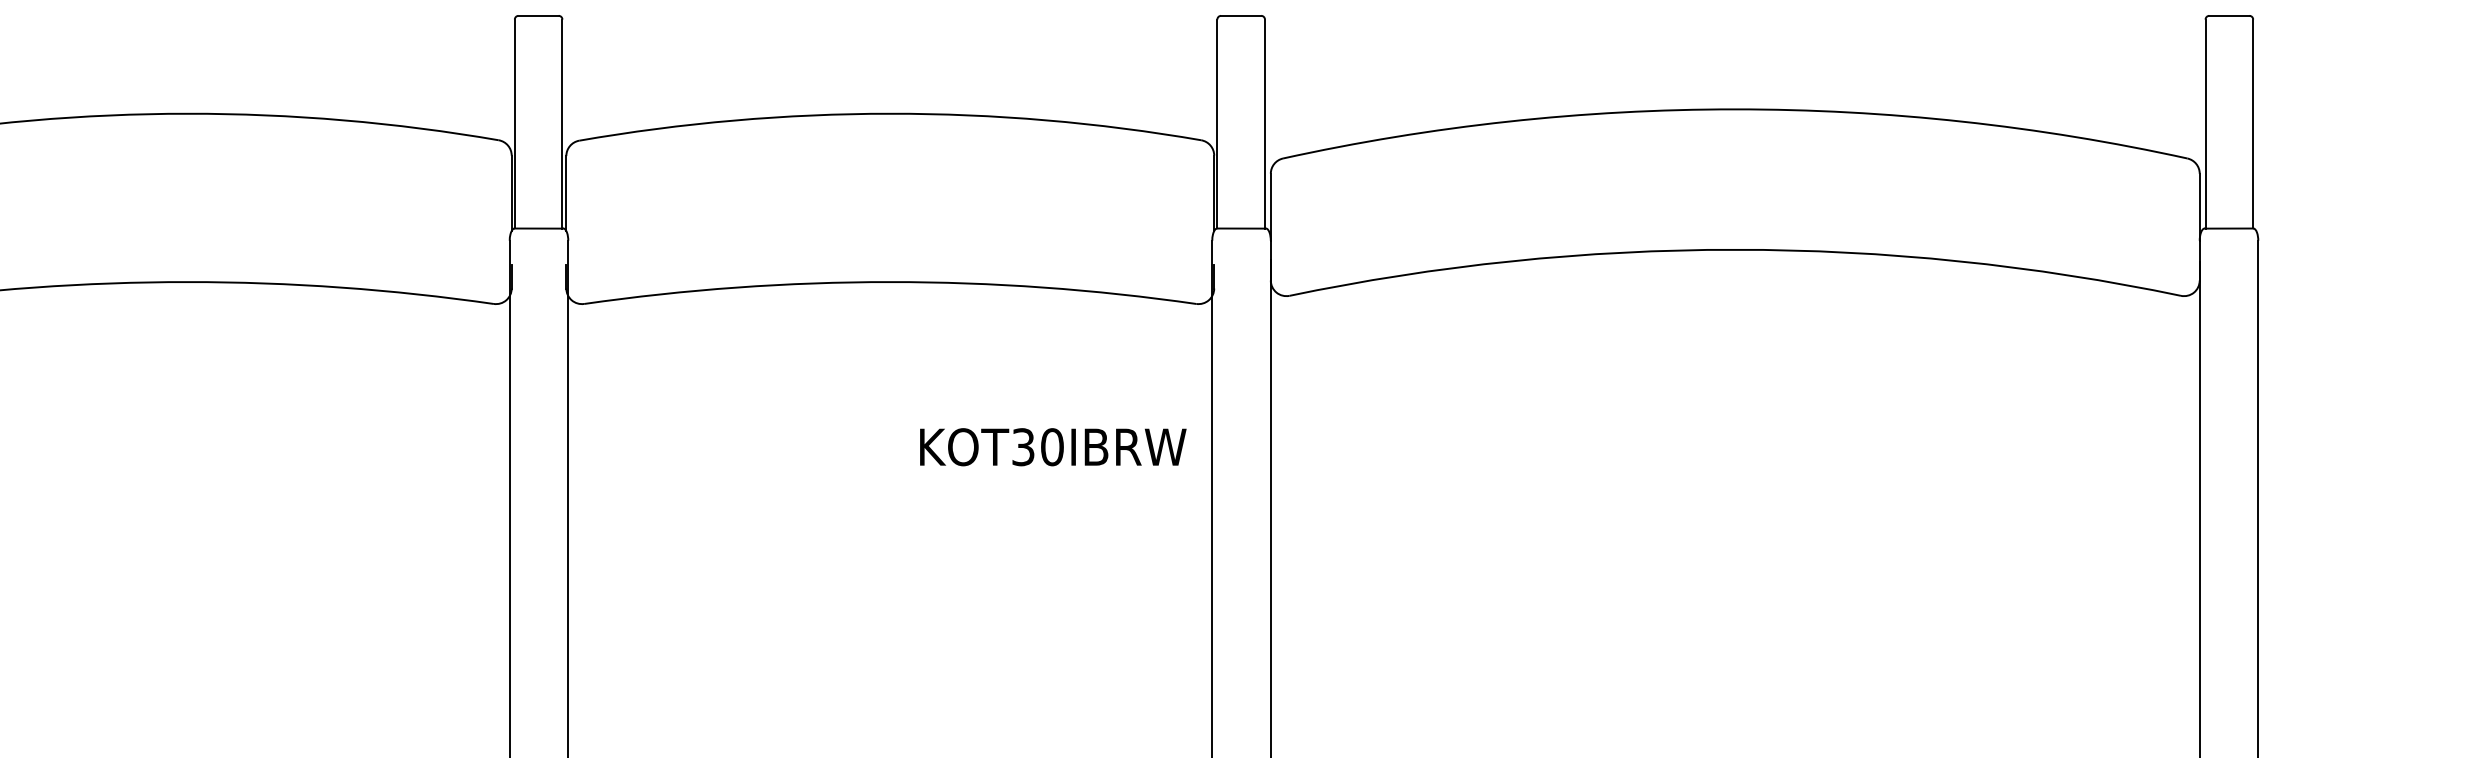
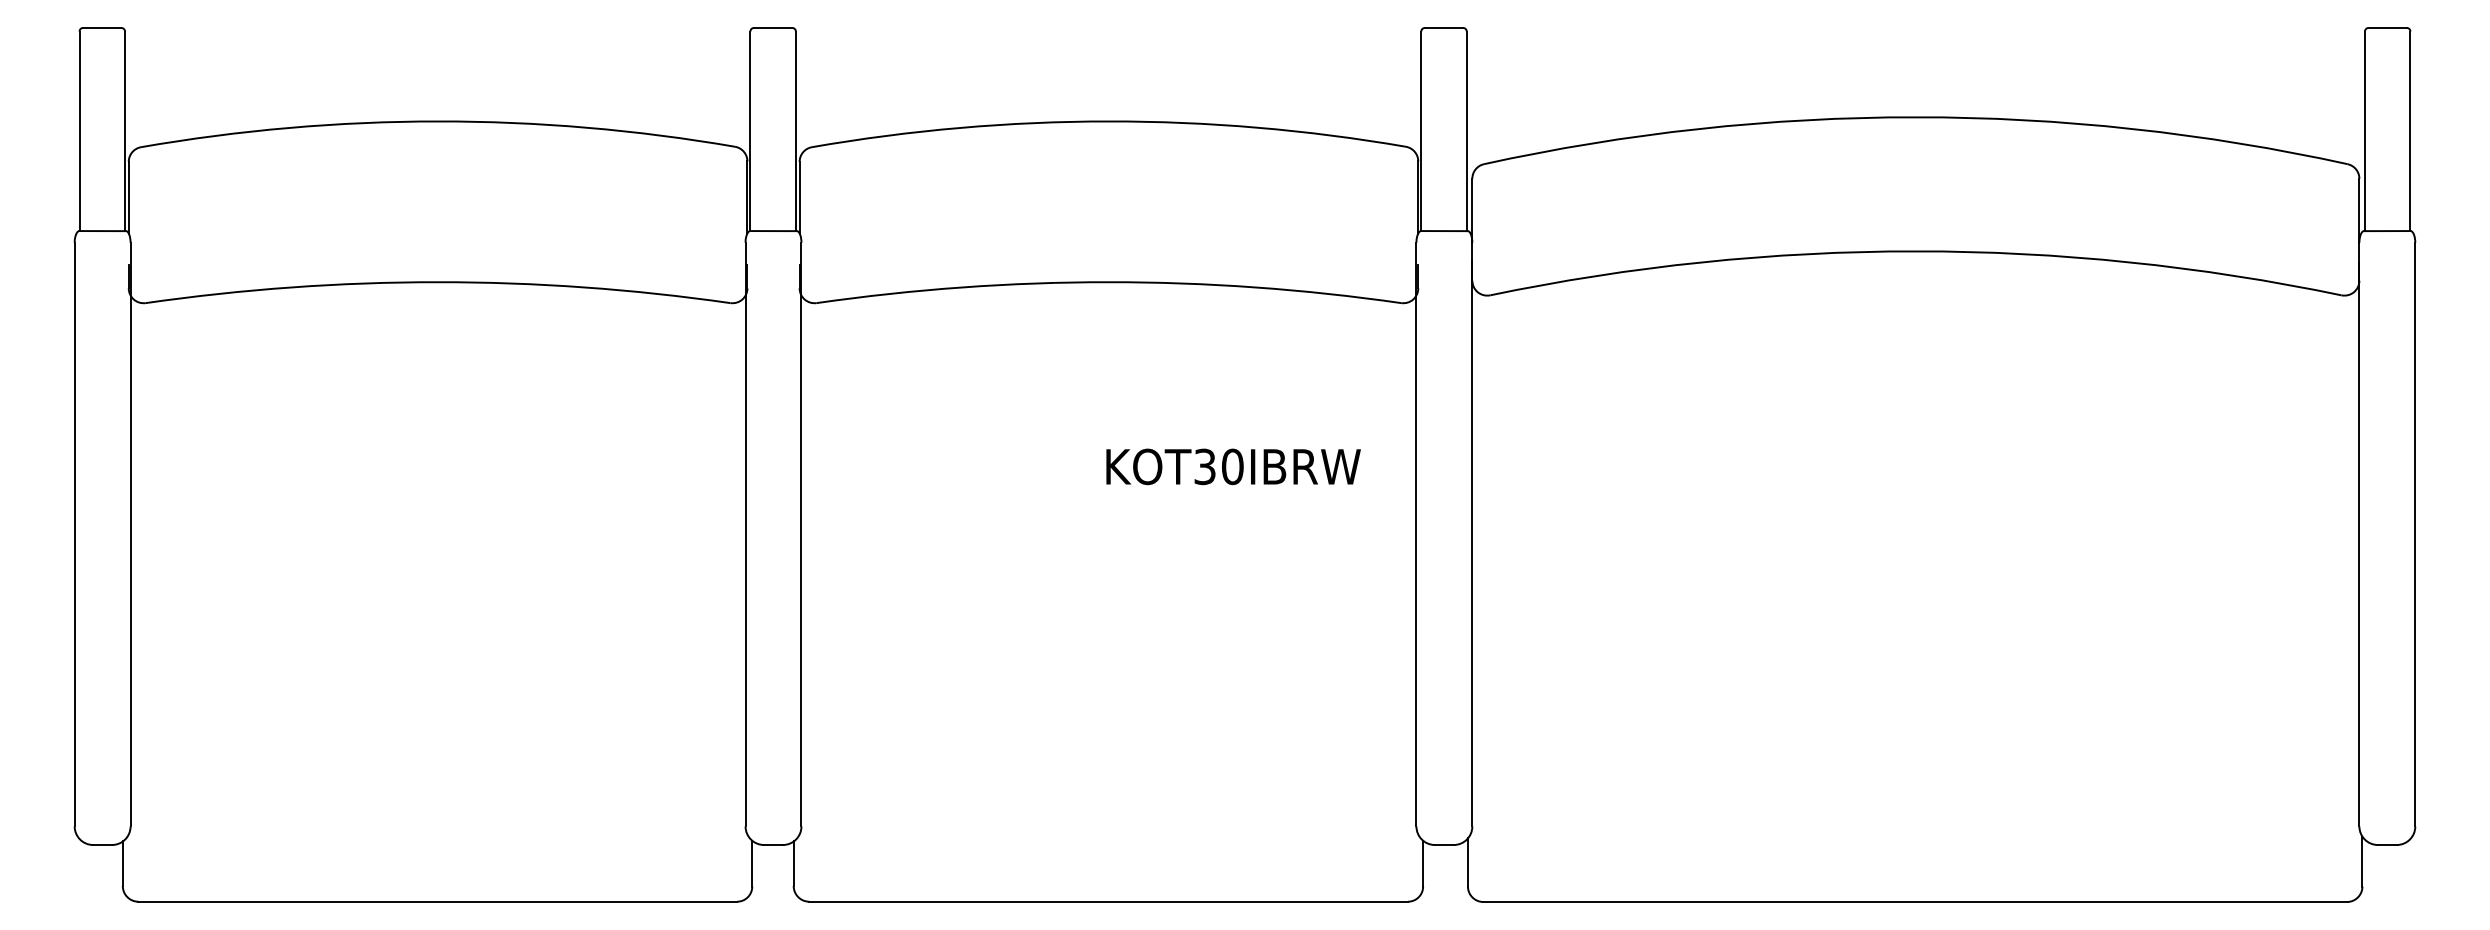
text: (1053, 446) -> (1233, 466), moved

